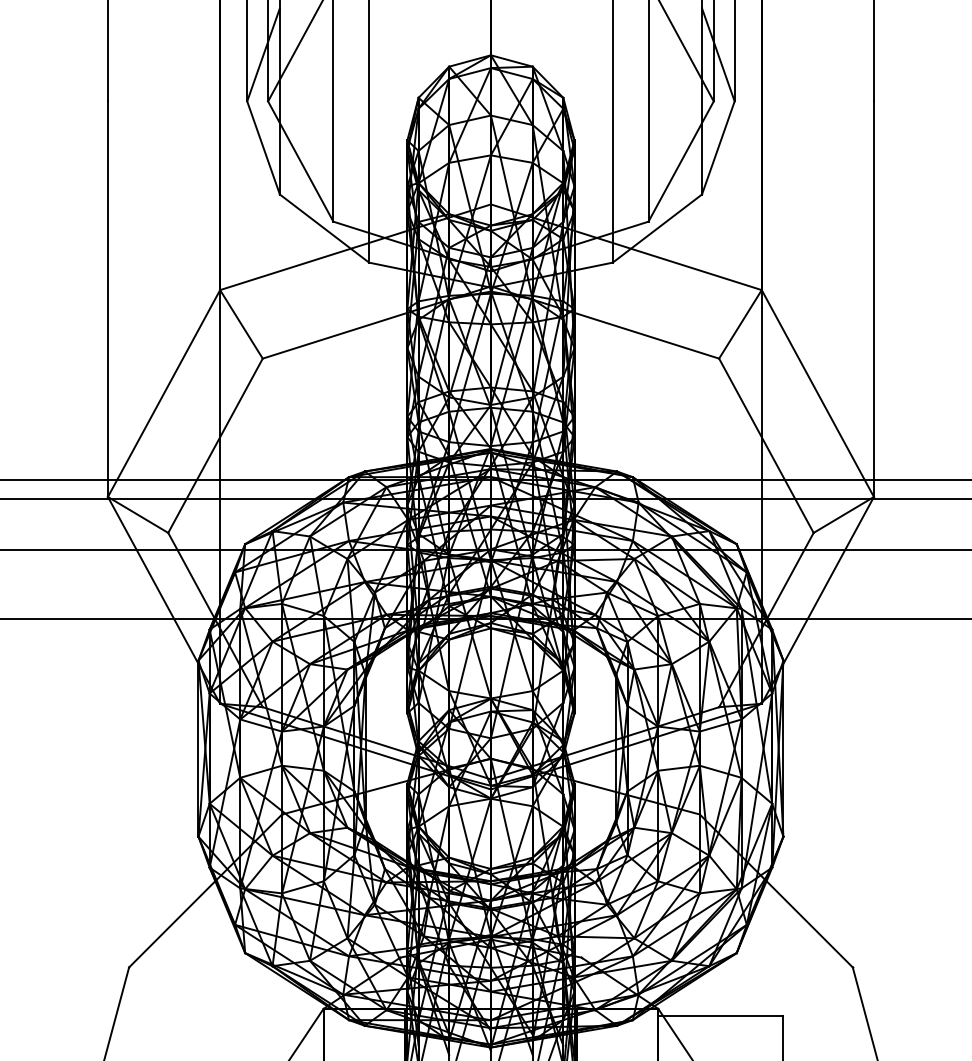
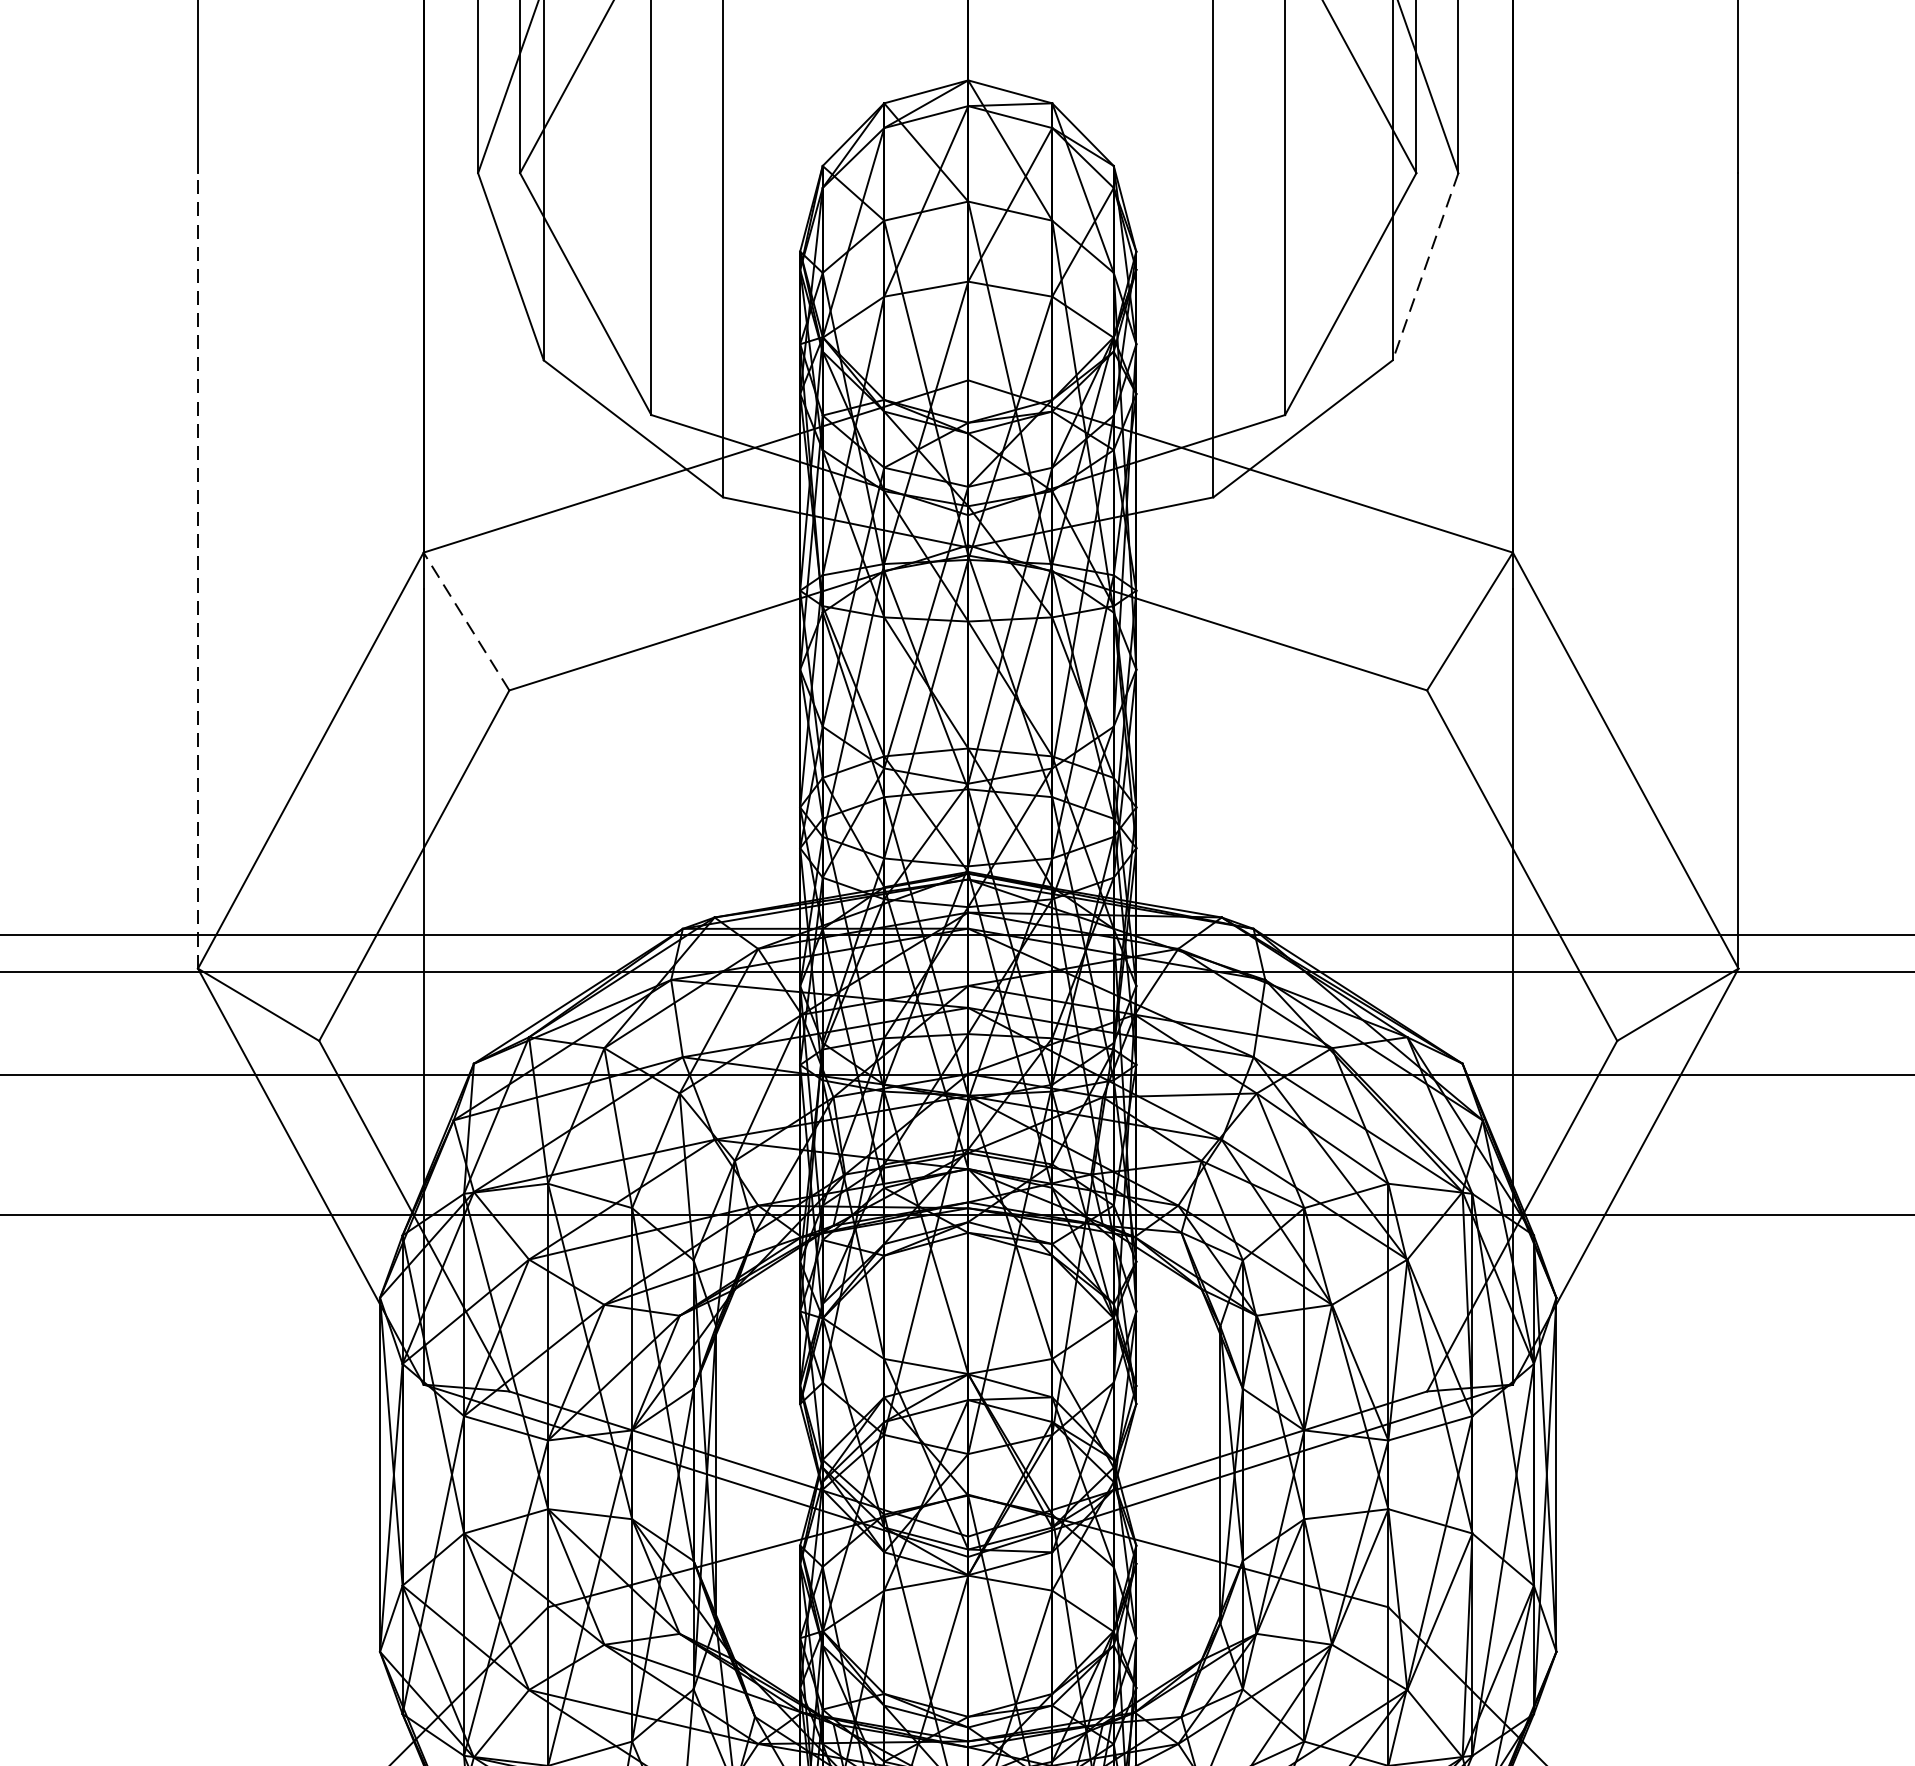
line: (718, 148) -> (1425, 267), solid -> dashed
line: (107, 299) -> (197, 571), solid -> dashed
line: (241, 323) -> (466, 619), solid -> dashed

